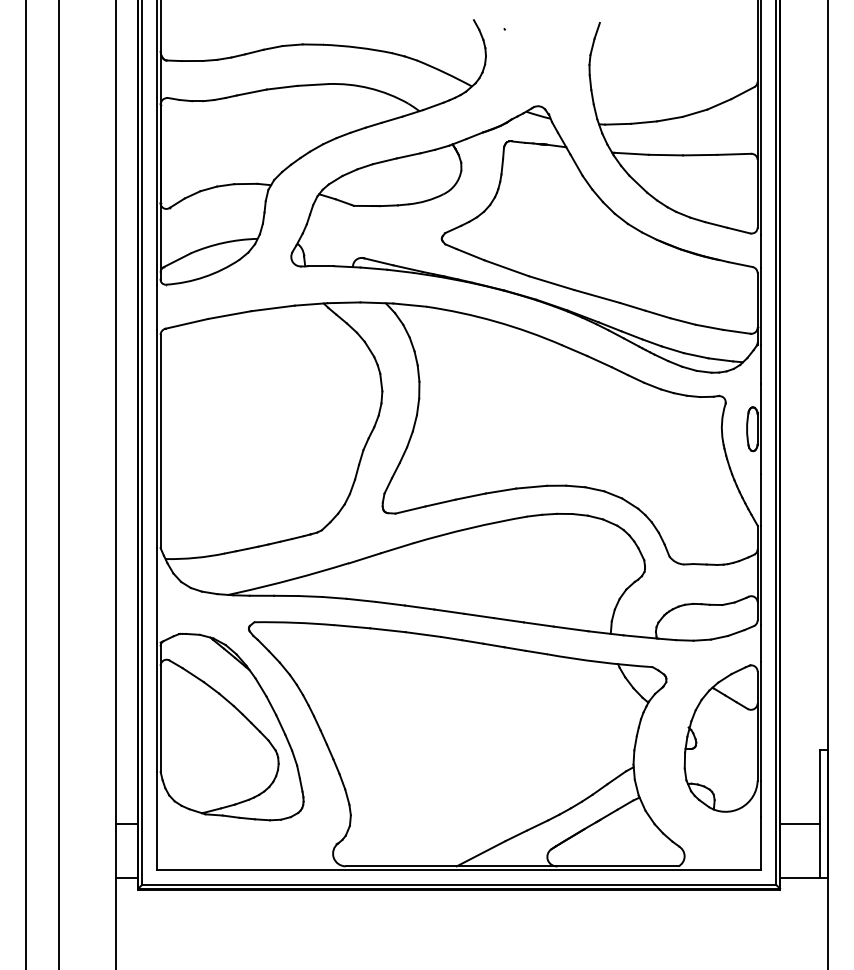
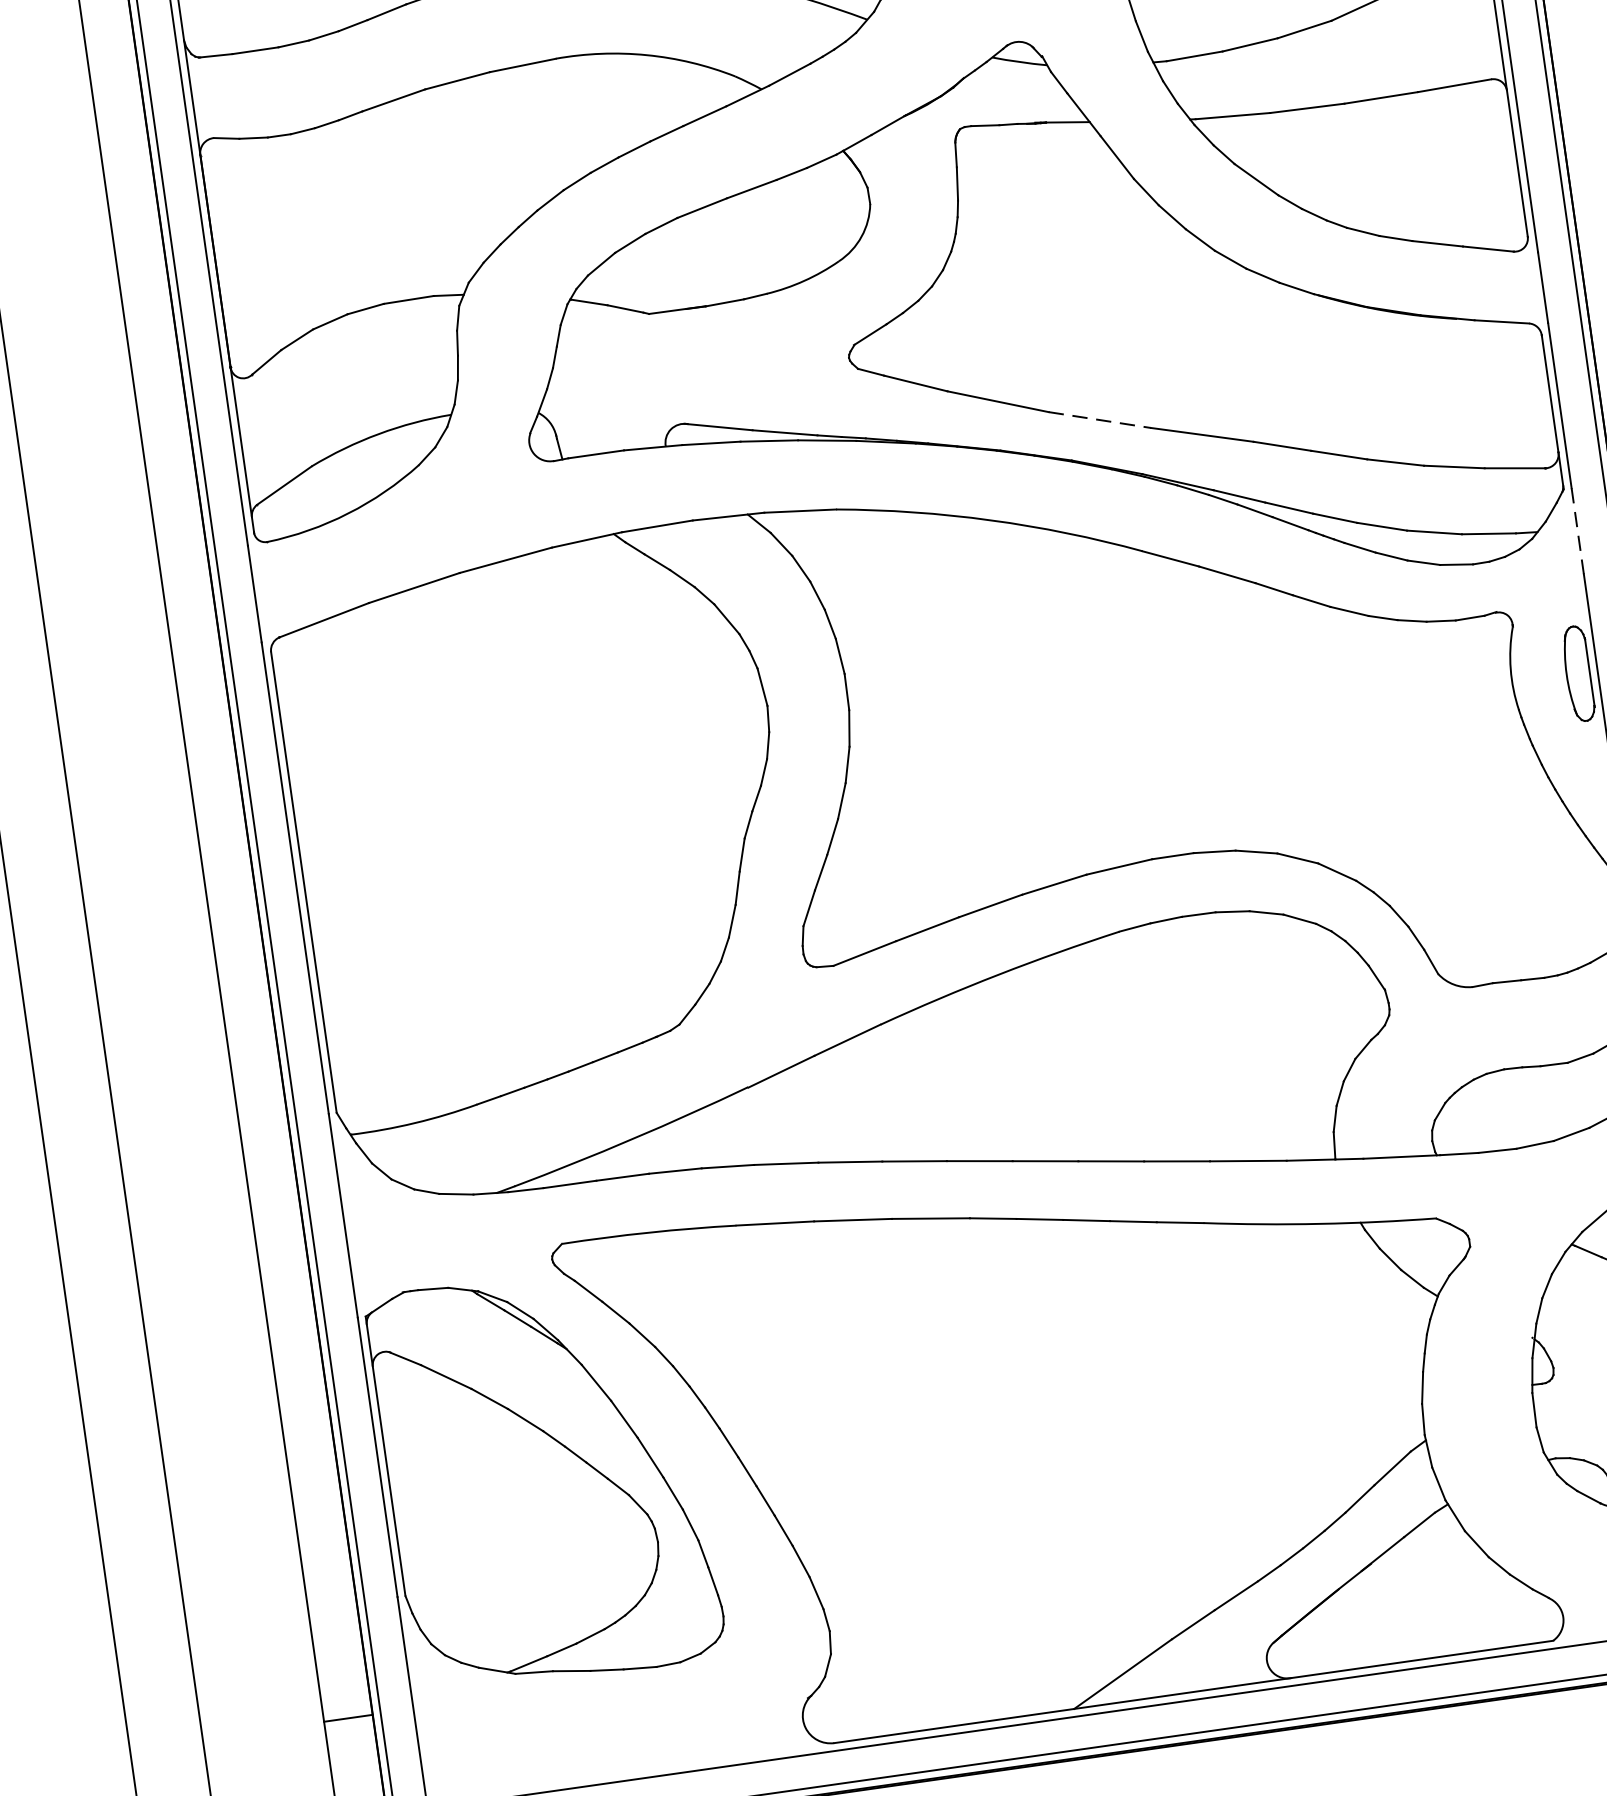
line: (551, 283) -> (1099, 420), solid -> dashed
line: (761, 364) -> (1578, 531), solid -> dashed

